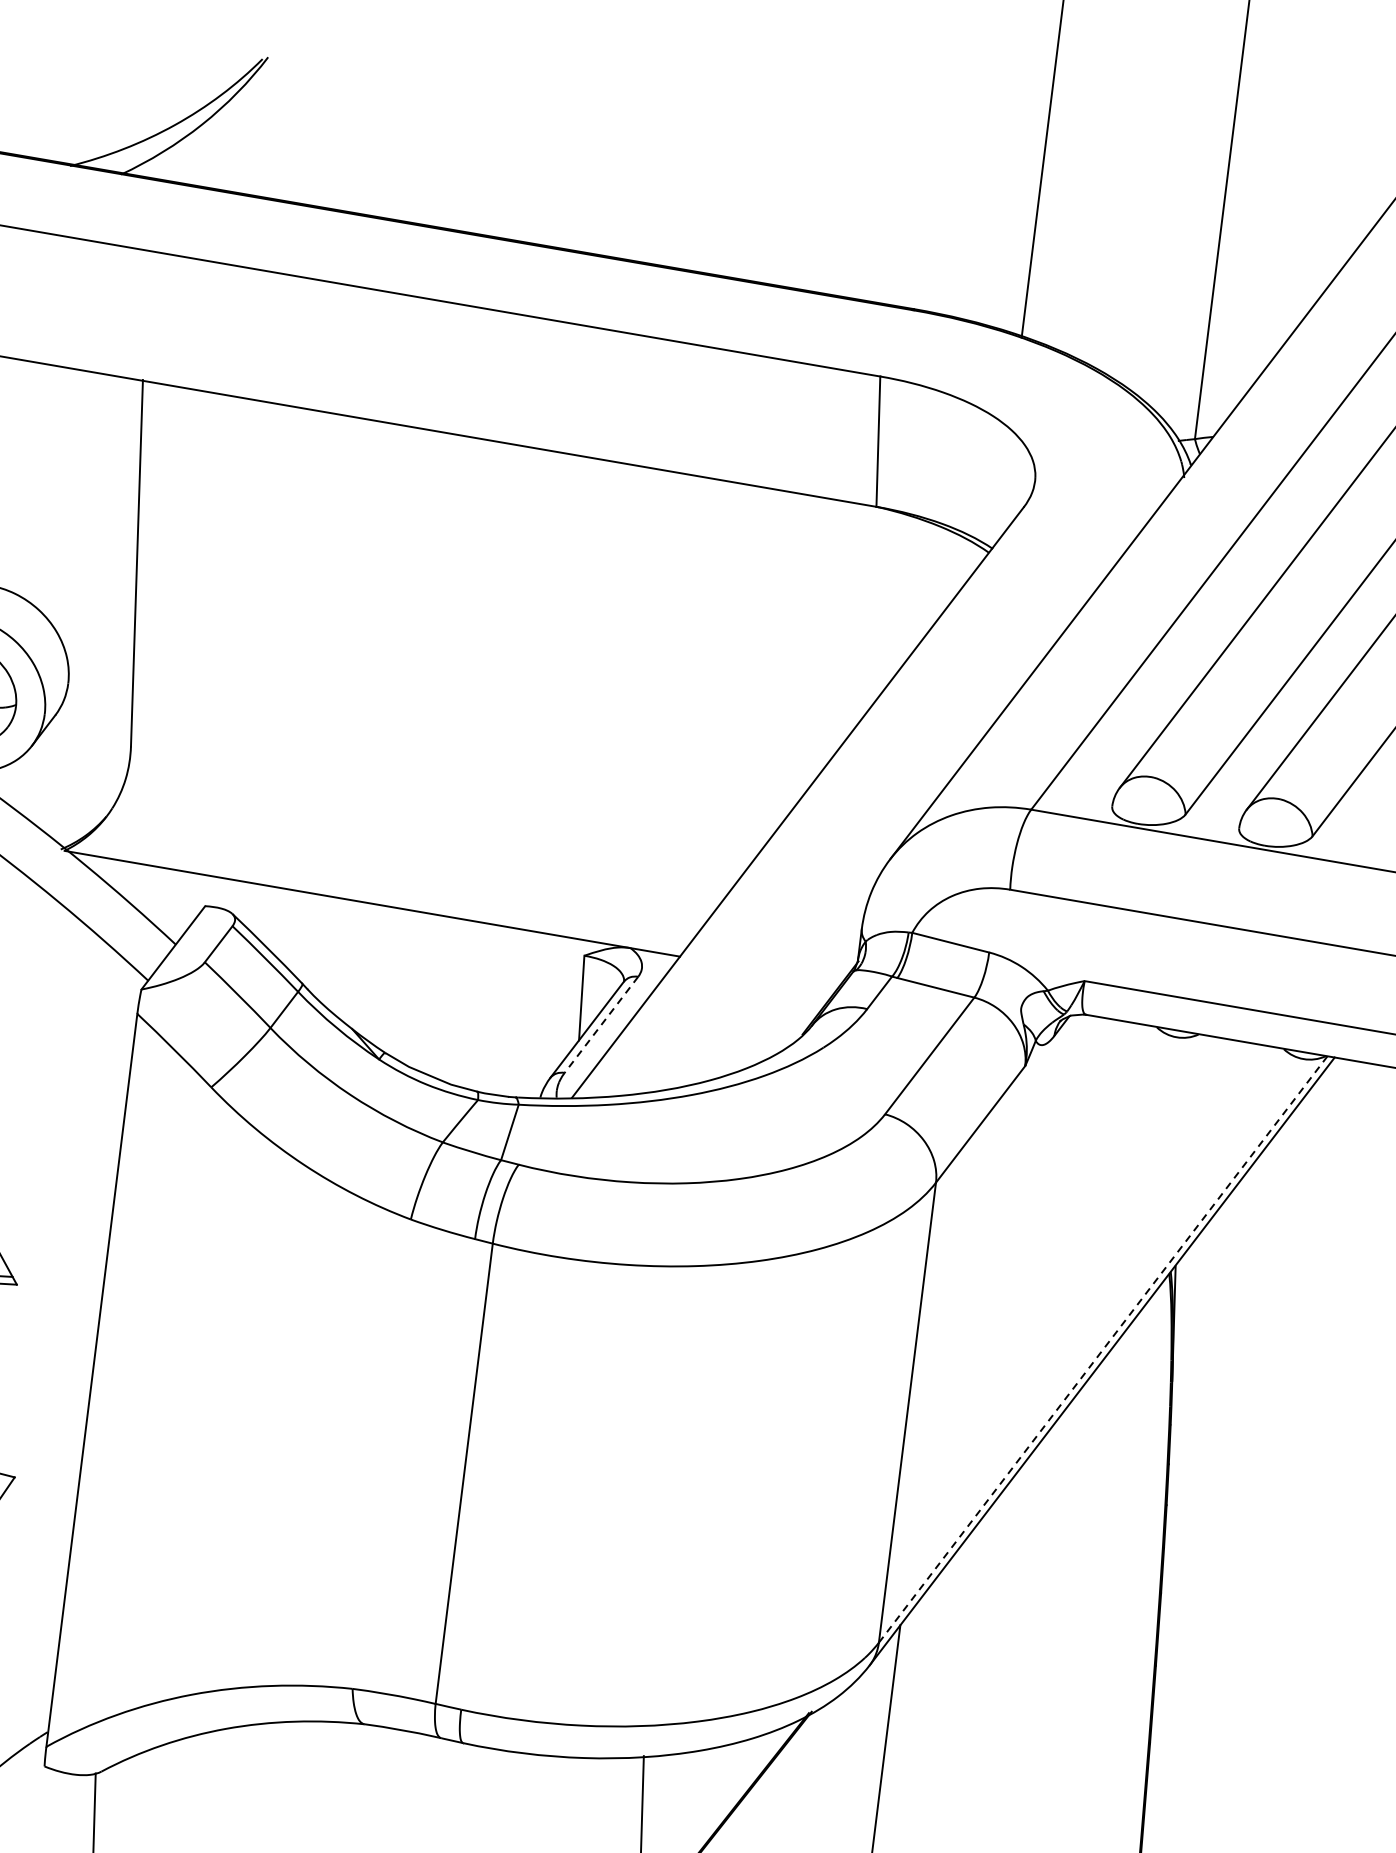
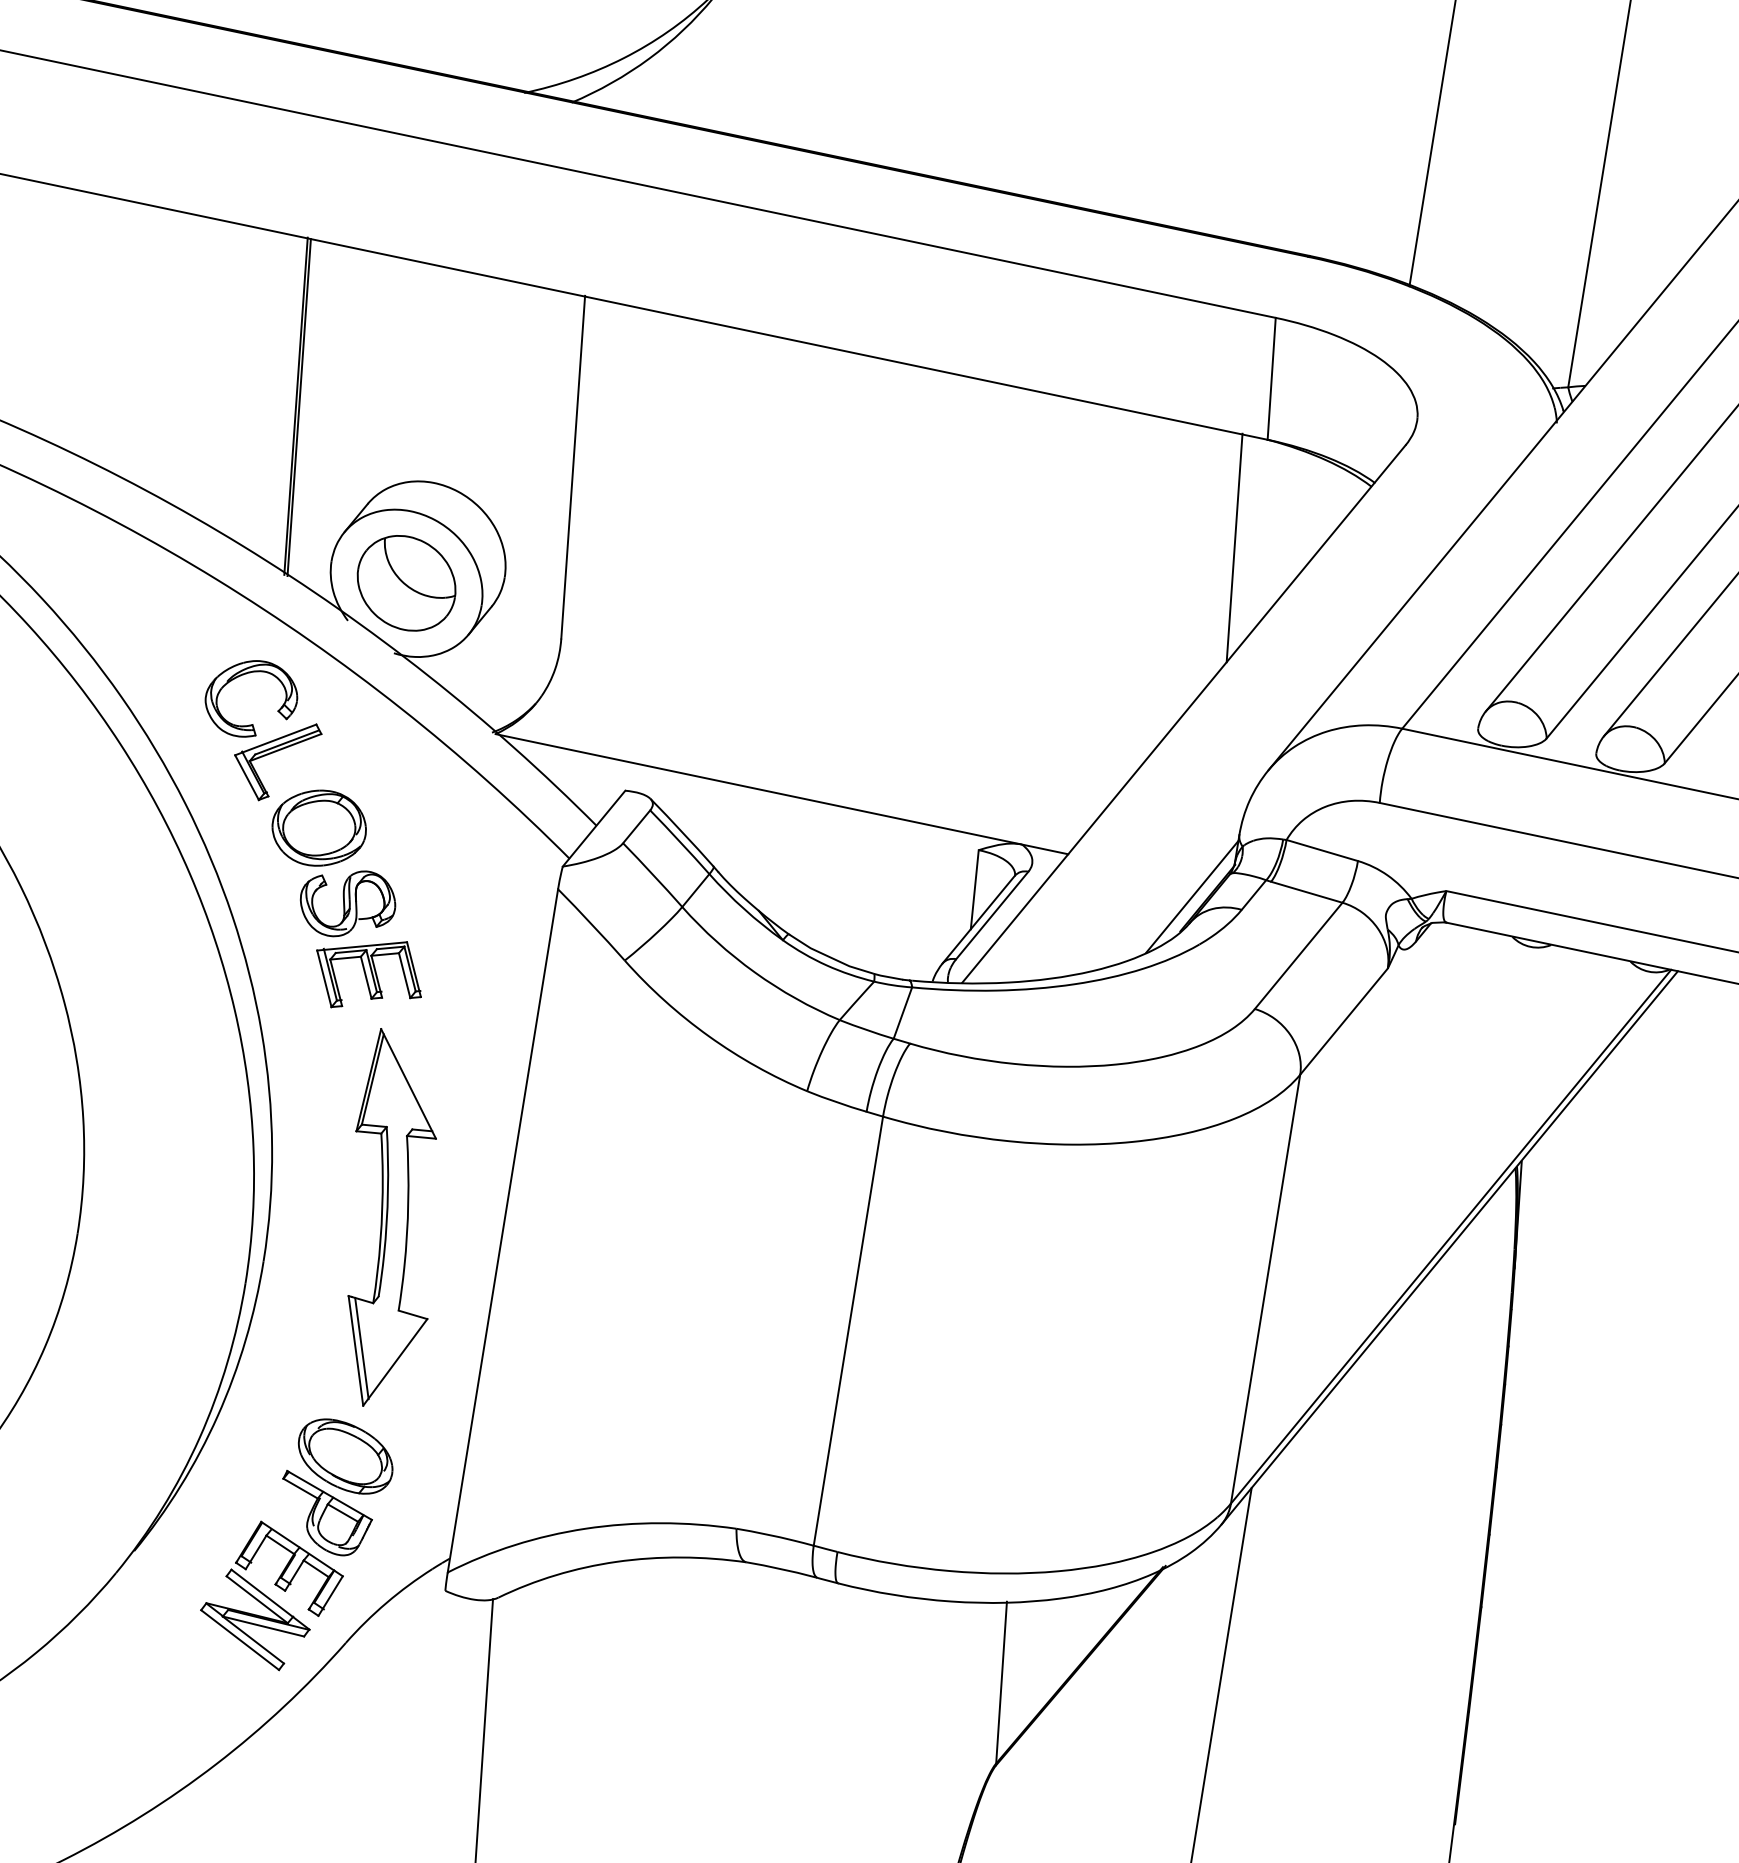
line: (845, 622) -> (1234, 547), added
line: (814, 996) -> (1192, 896), added
line: (601, 1024) -> (992, 915), dashed -> solid
line: (1103, 1349) -> (1451, 1236), dashed -> solid

